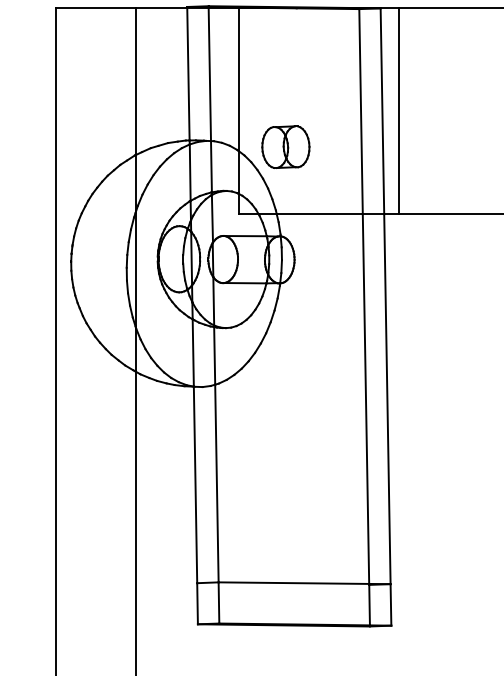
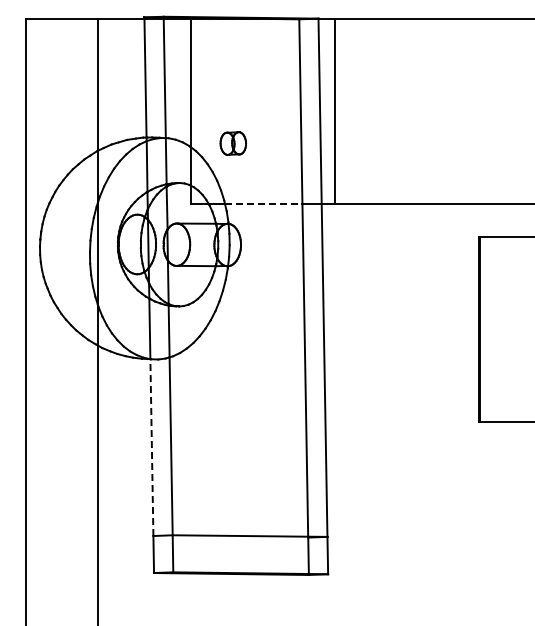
part: (286, 147) -> (233, 143), size x0.6
line: (319, 213) -> (263, 203), solid -> dashed
line: (195, 484) -> (151, 447), solid -> dashed

